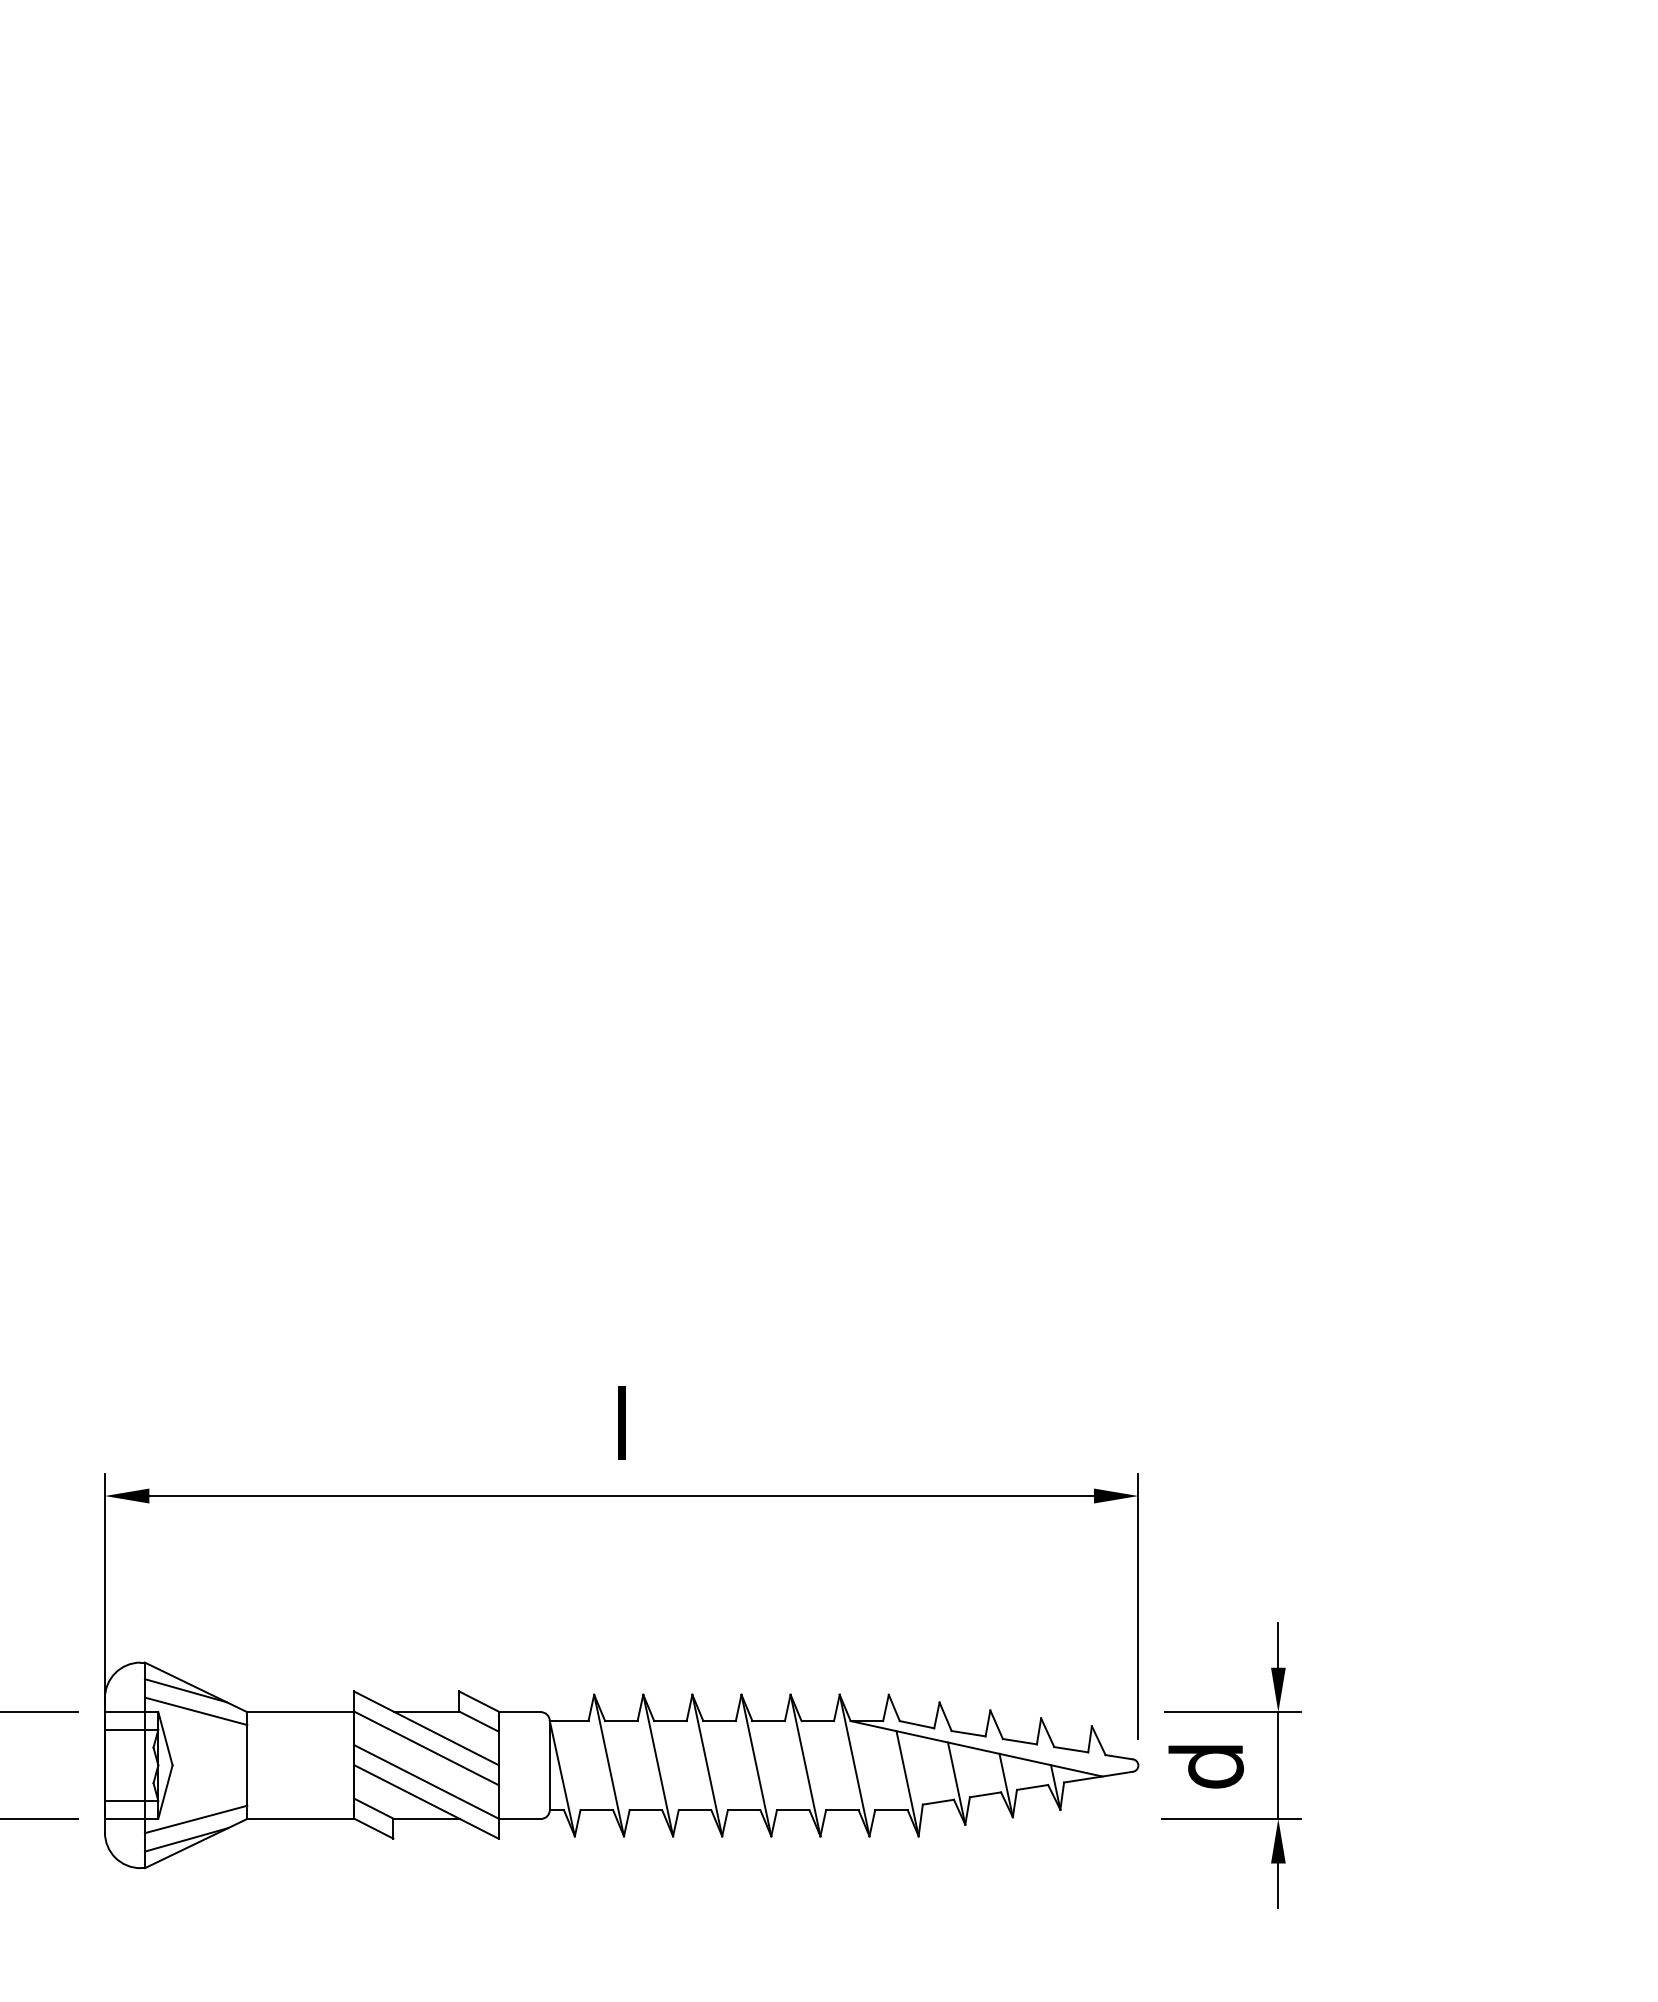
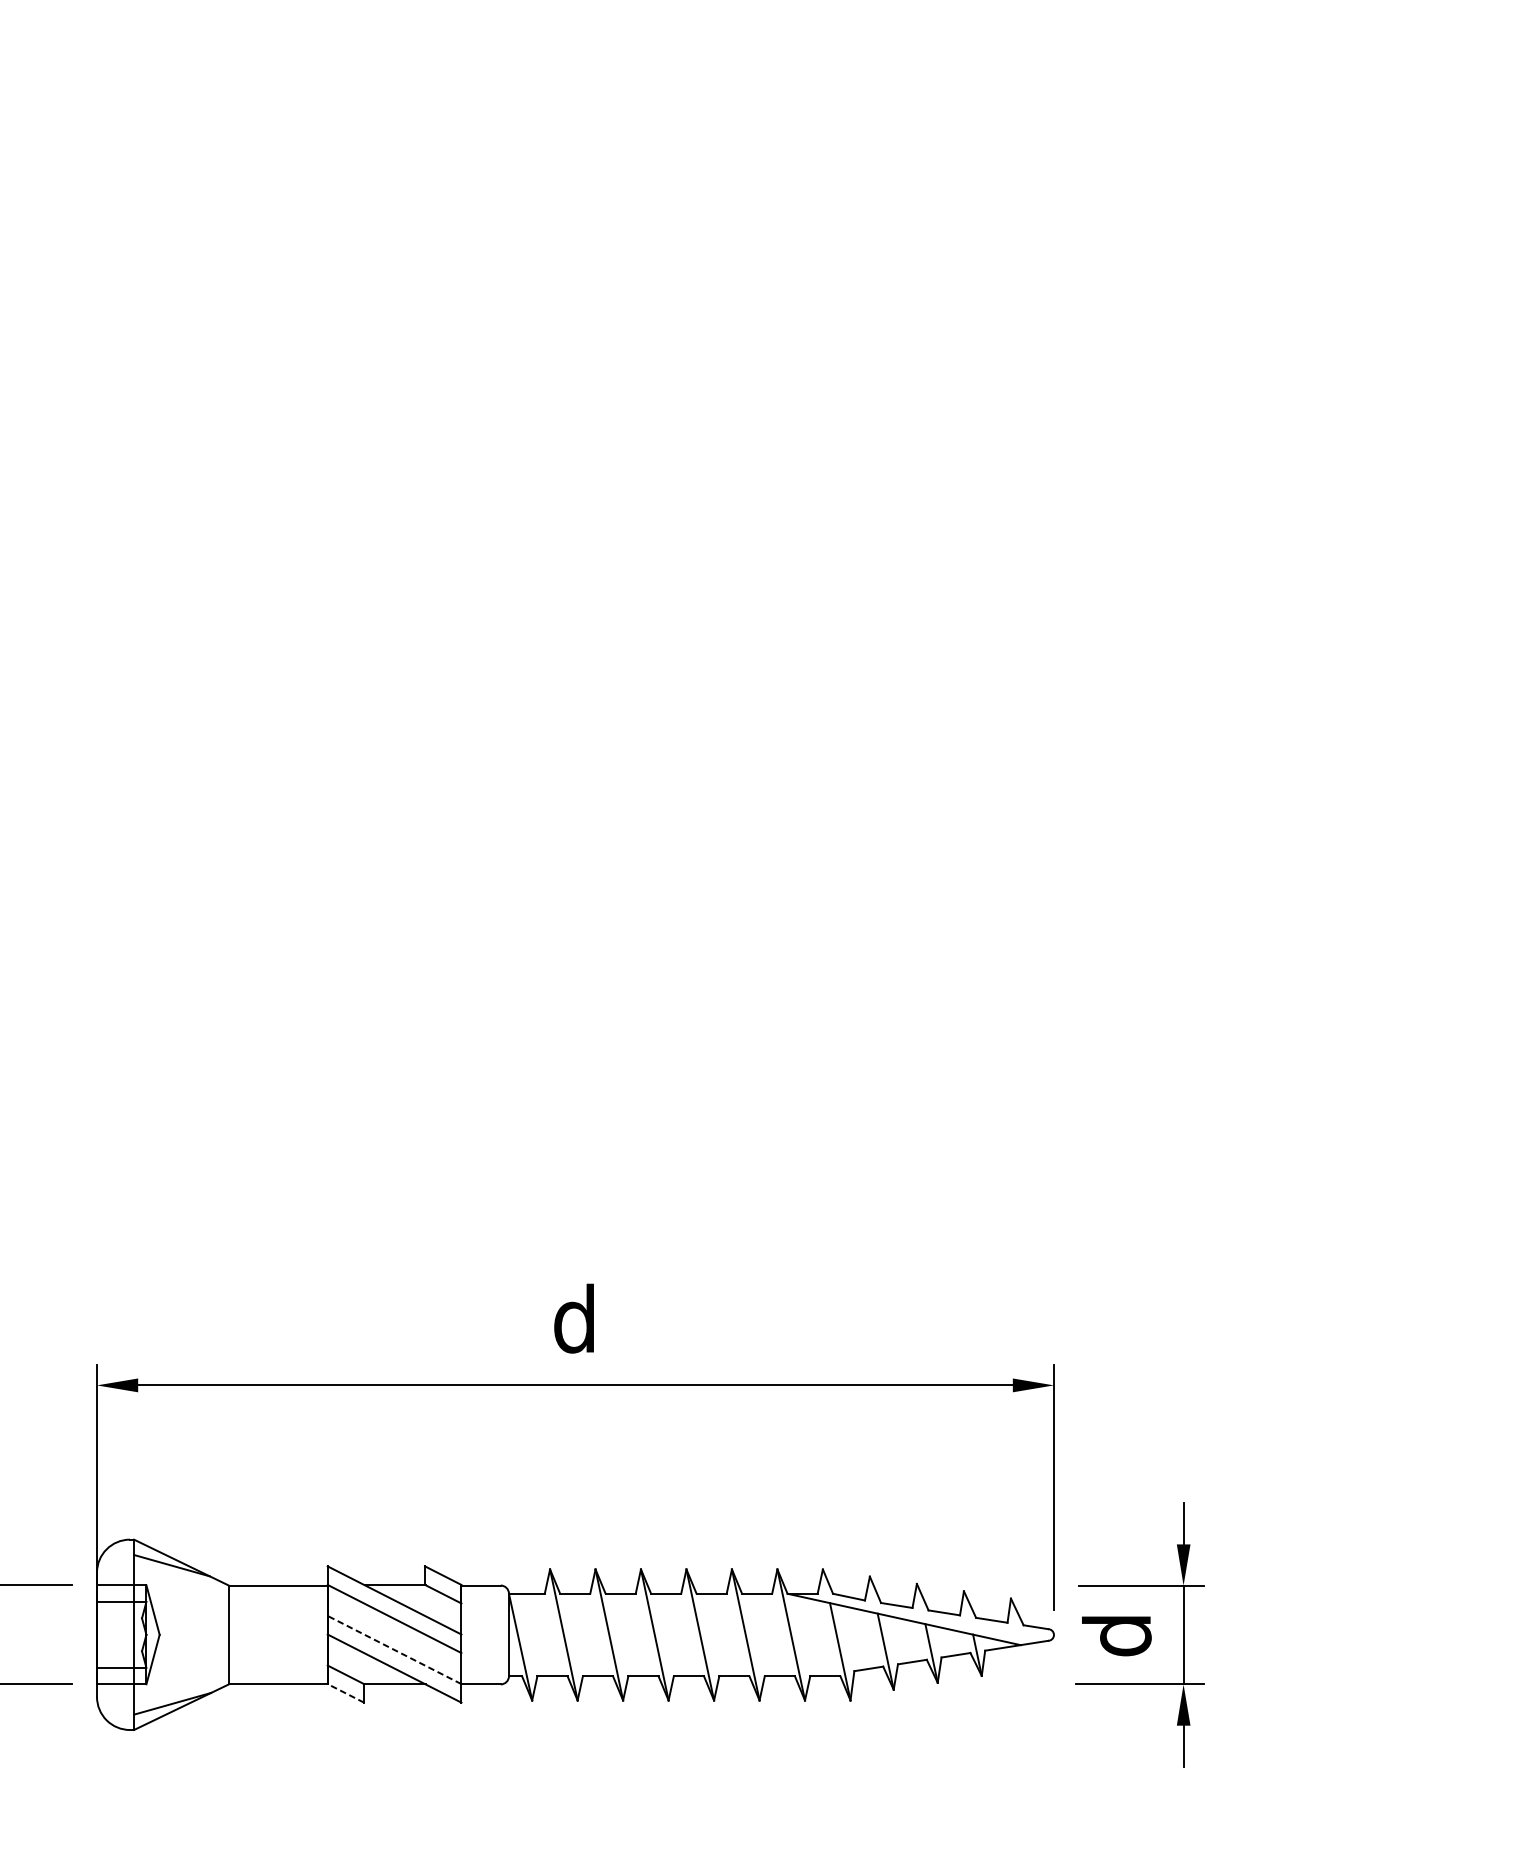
text: (619, 1423) -> (573, 1318), l -> d
line: (195, 1711) -> (180, 1584), removed
line: (425, 1781) -> (393, 1649), solid -> dashed
line: (195, 1819) -> (180, 1684), removed
line: (373, 1828) -> (345, 1693), solid -> dashed

